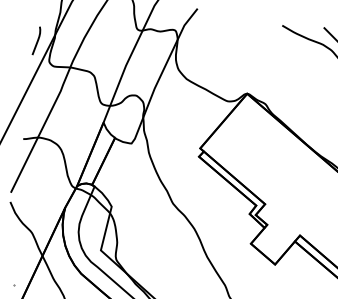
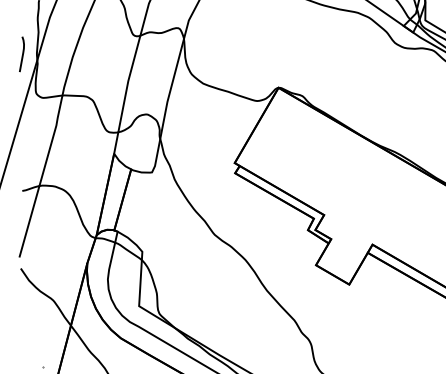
curve: (37, 41) -> (22, 54), moved

